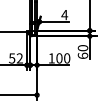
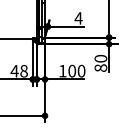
text: (82, 55) -> (100, 67), 60 -> 80
text: (15, 58) -> (18, 71), 52 -> 48

